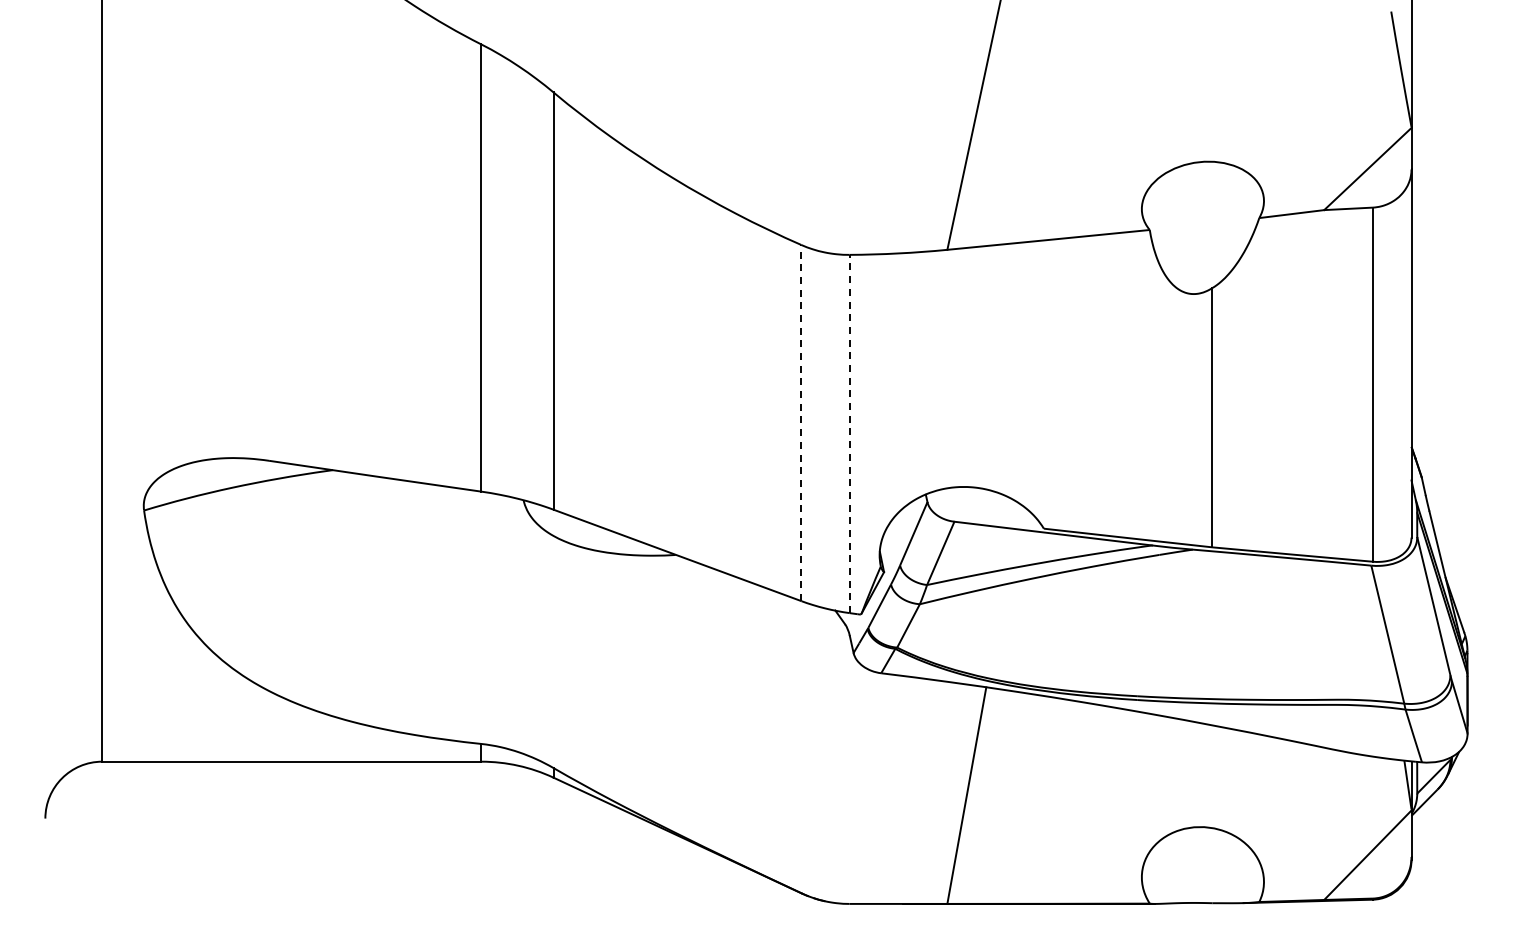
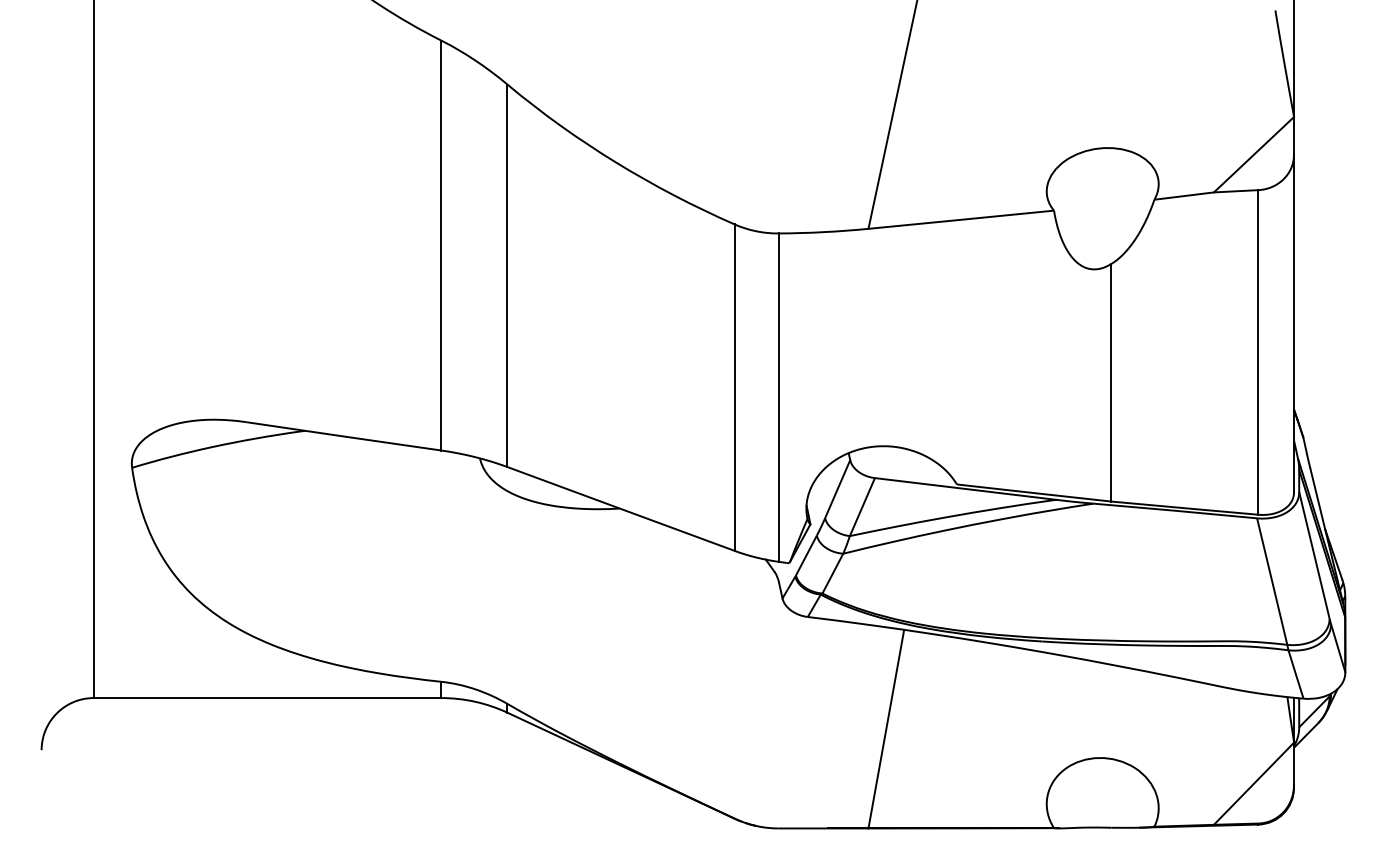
line: (801, 422) -> (734, 387), dashed -> solid
line: (849, 433) -> (778, 397), dashed -> solid

